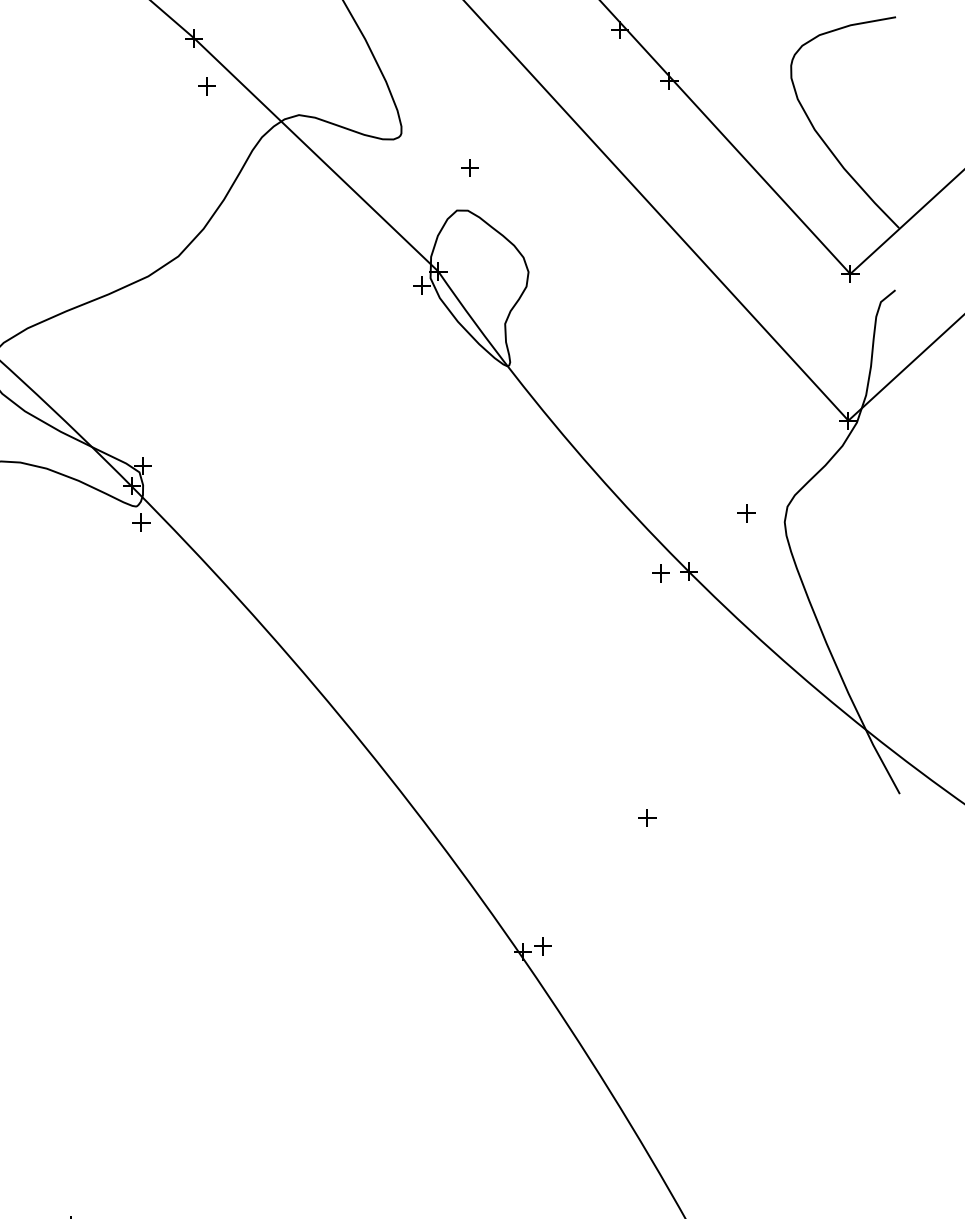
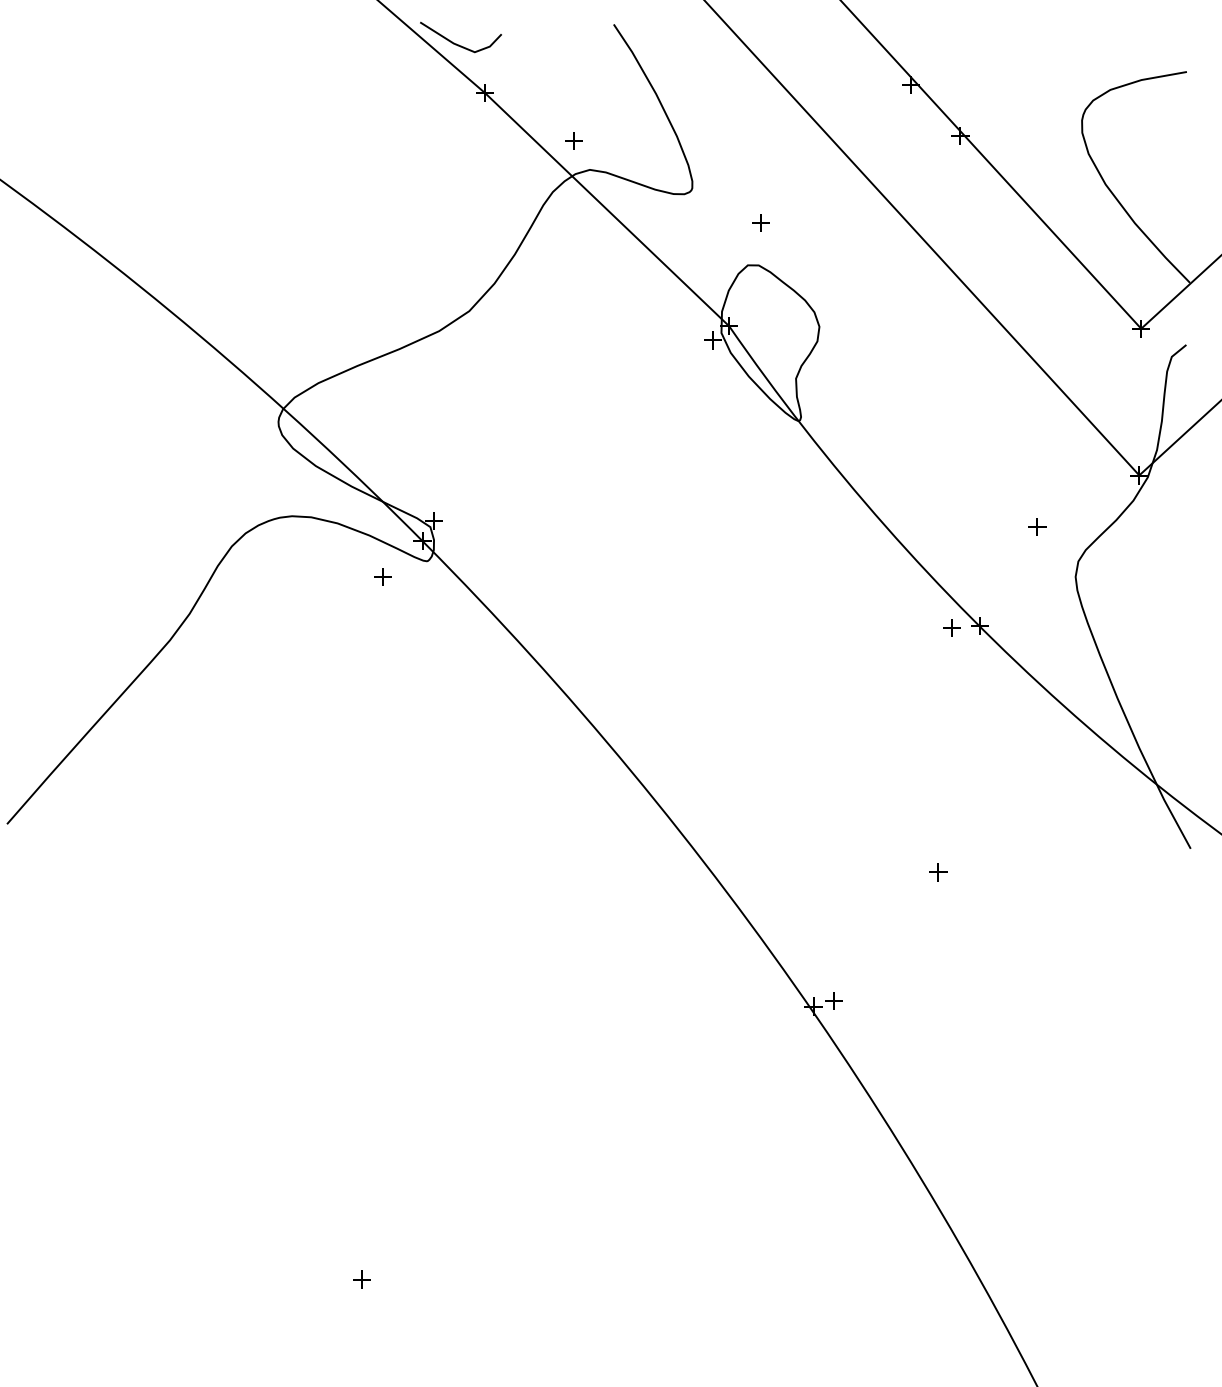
part: (206, 85) -> (573, 140), moved
part: (746, 512) -> (1037, 526), moved
part: (140, 521) -> (382, 576), moved

